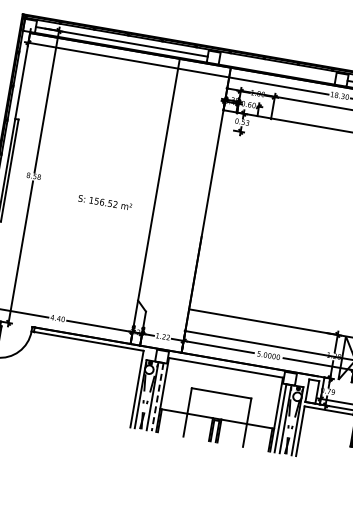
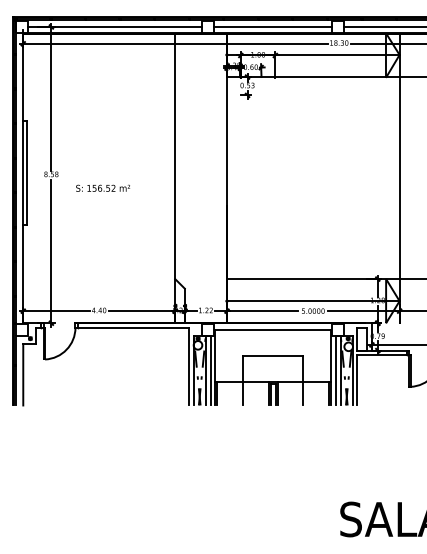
line: (277, 68) -> (273, 26), added
text: (104, 201) -> (102, 187), moved
line: (157, 396) -> (210, 370), dashed -> solid

